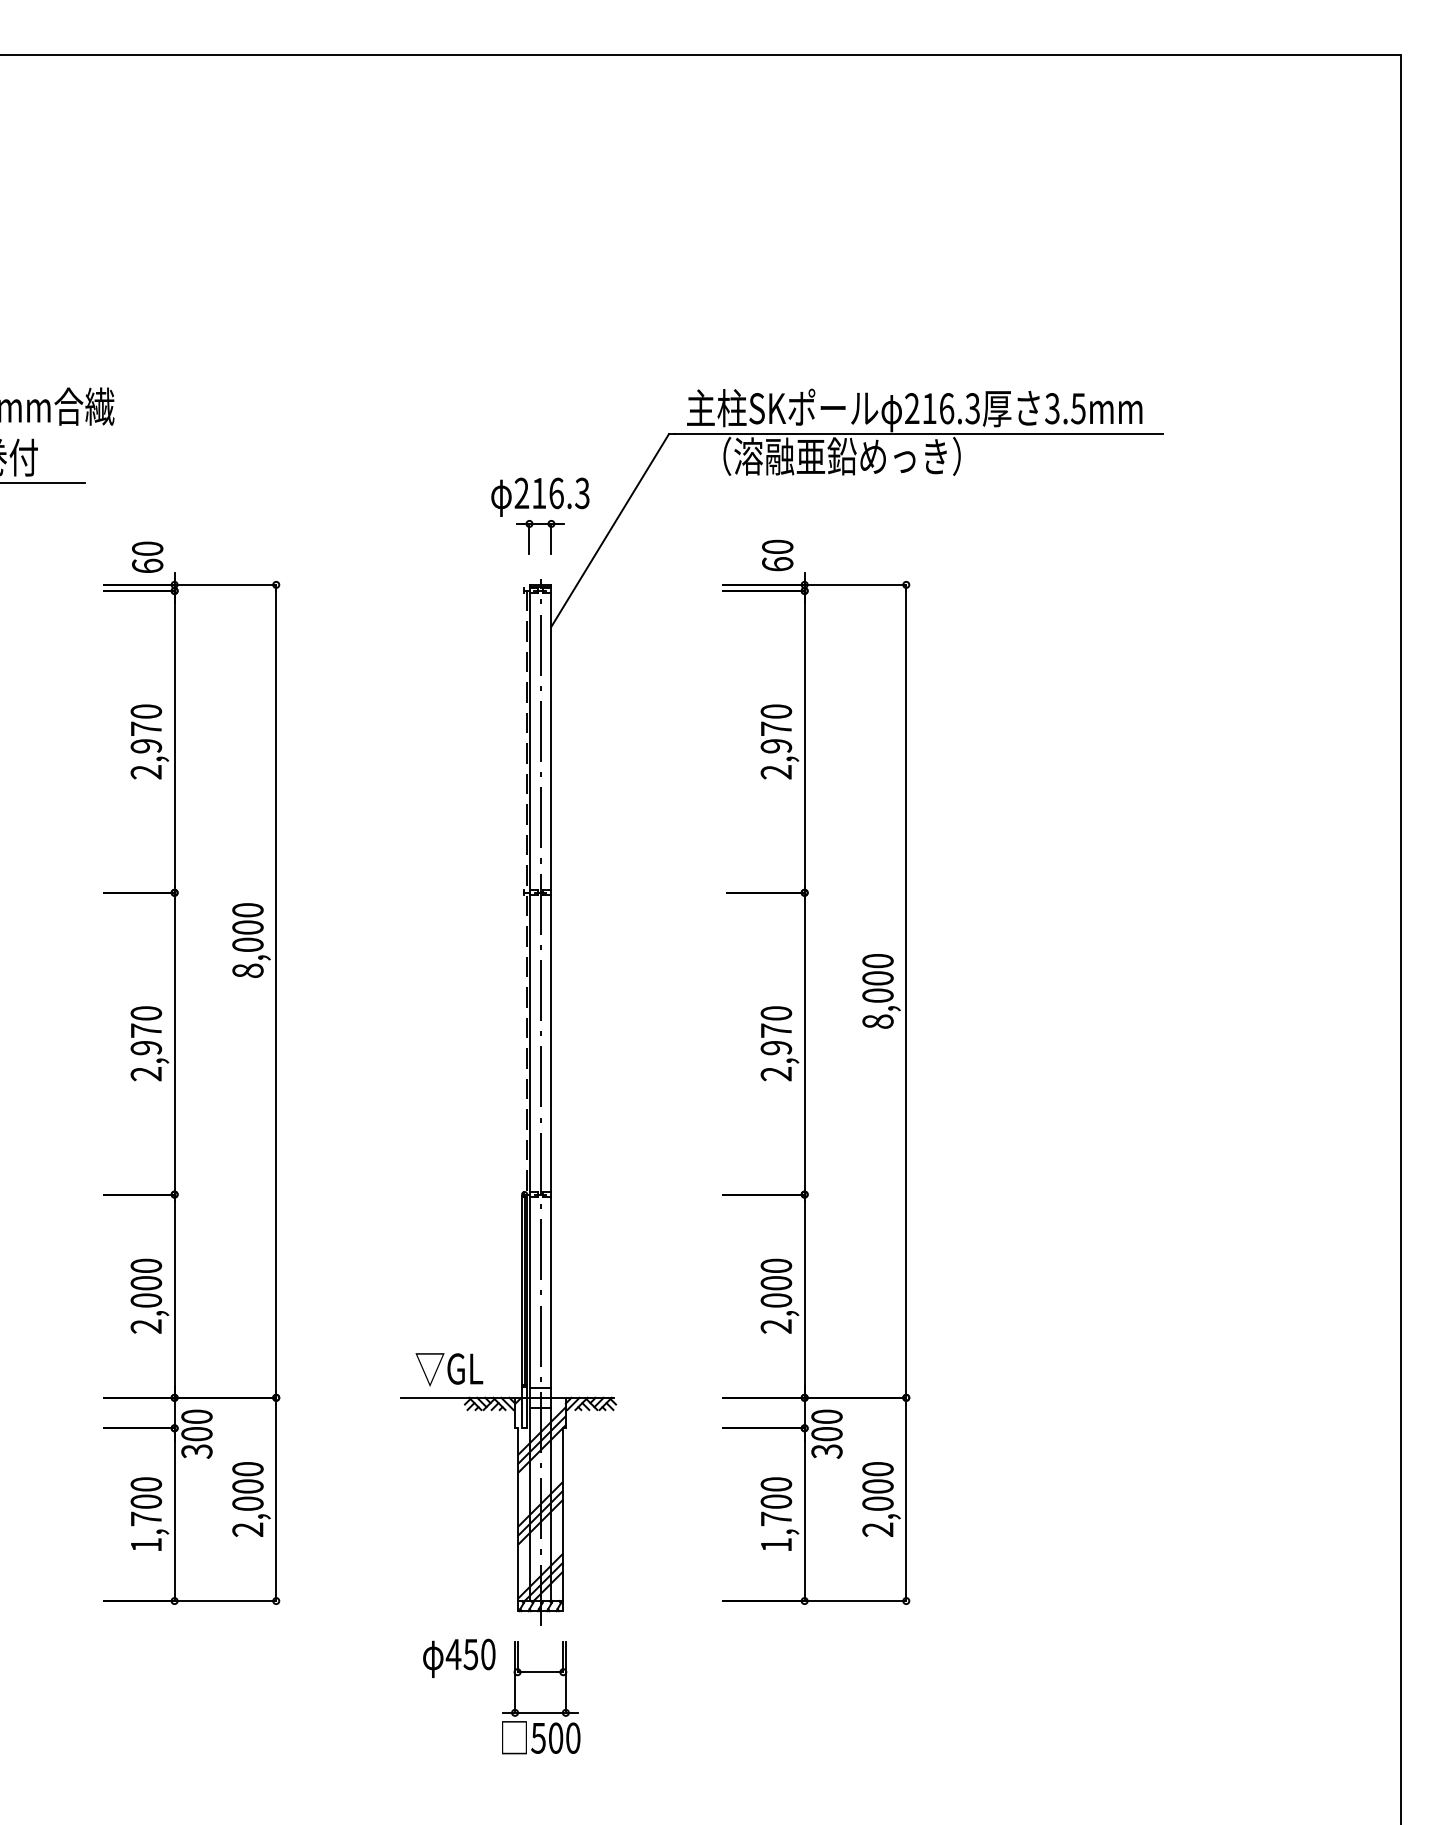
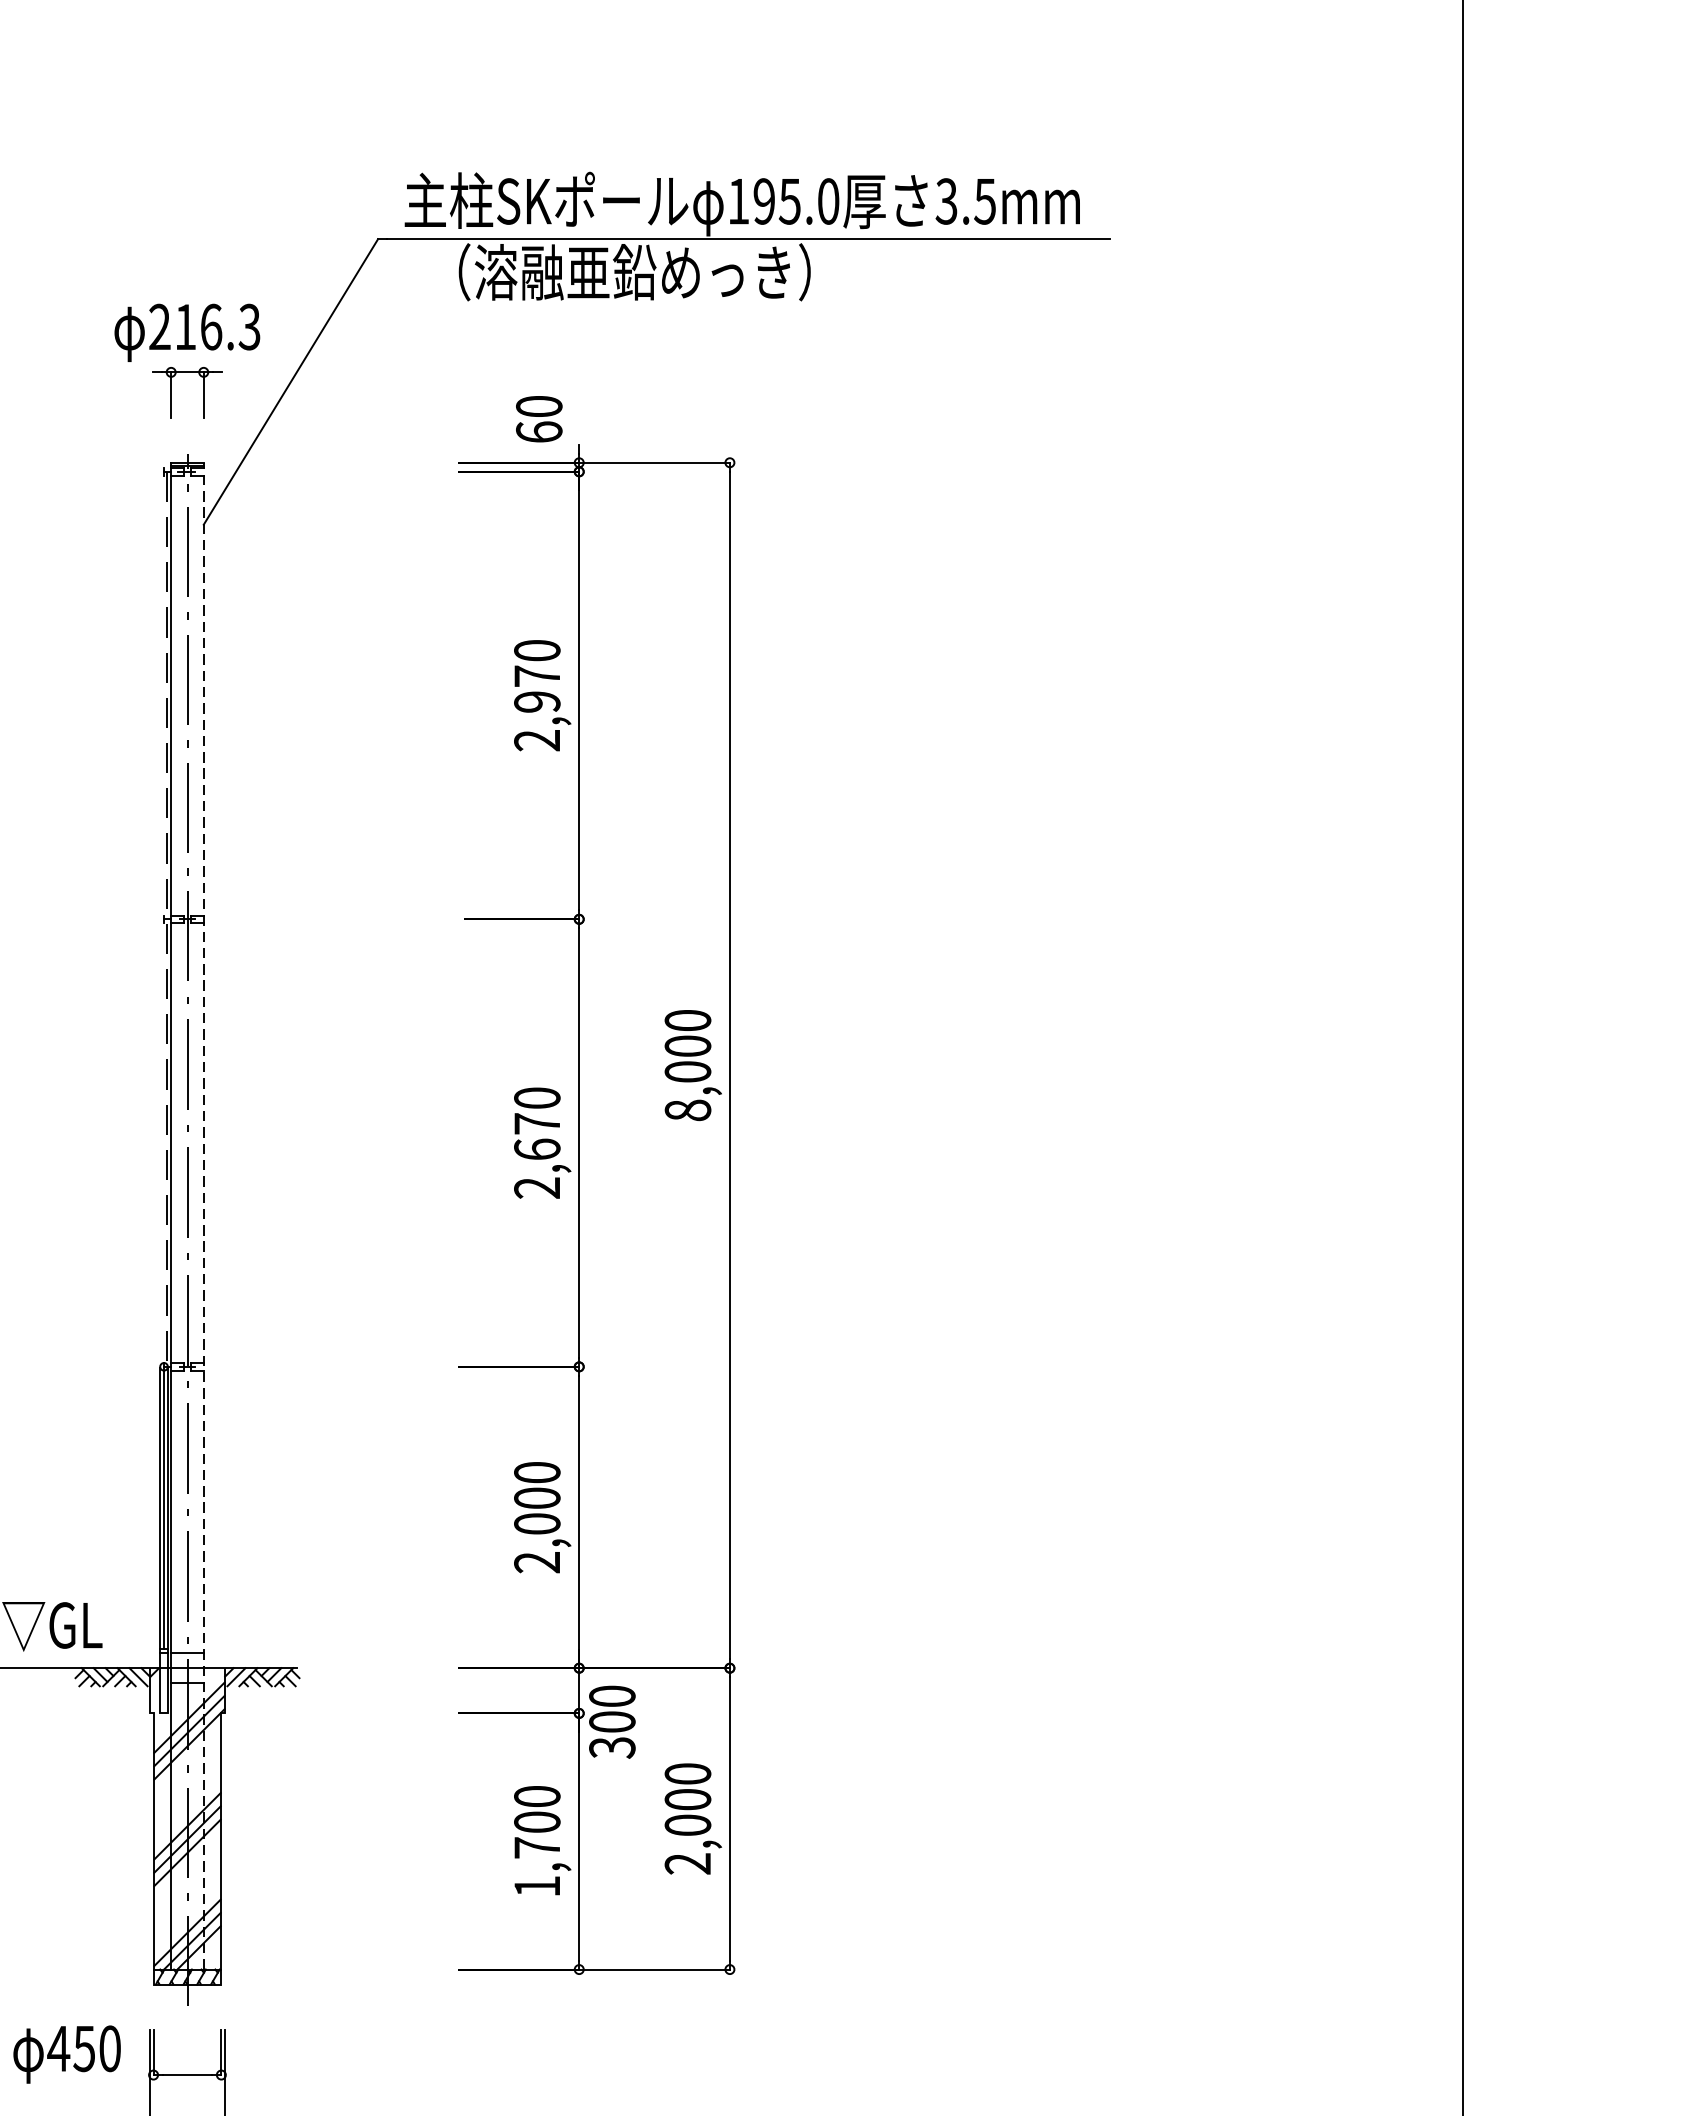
text: (942, 408) -> (783, 201), 216.3 -> 195.0
text: (776, 1047) -> (537, 1148), 2,970 -> 2,670
line: (551, 1092) -> (203, 1215), solid -> dashed

